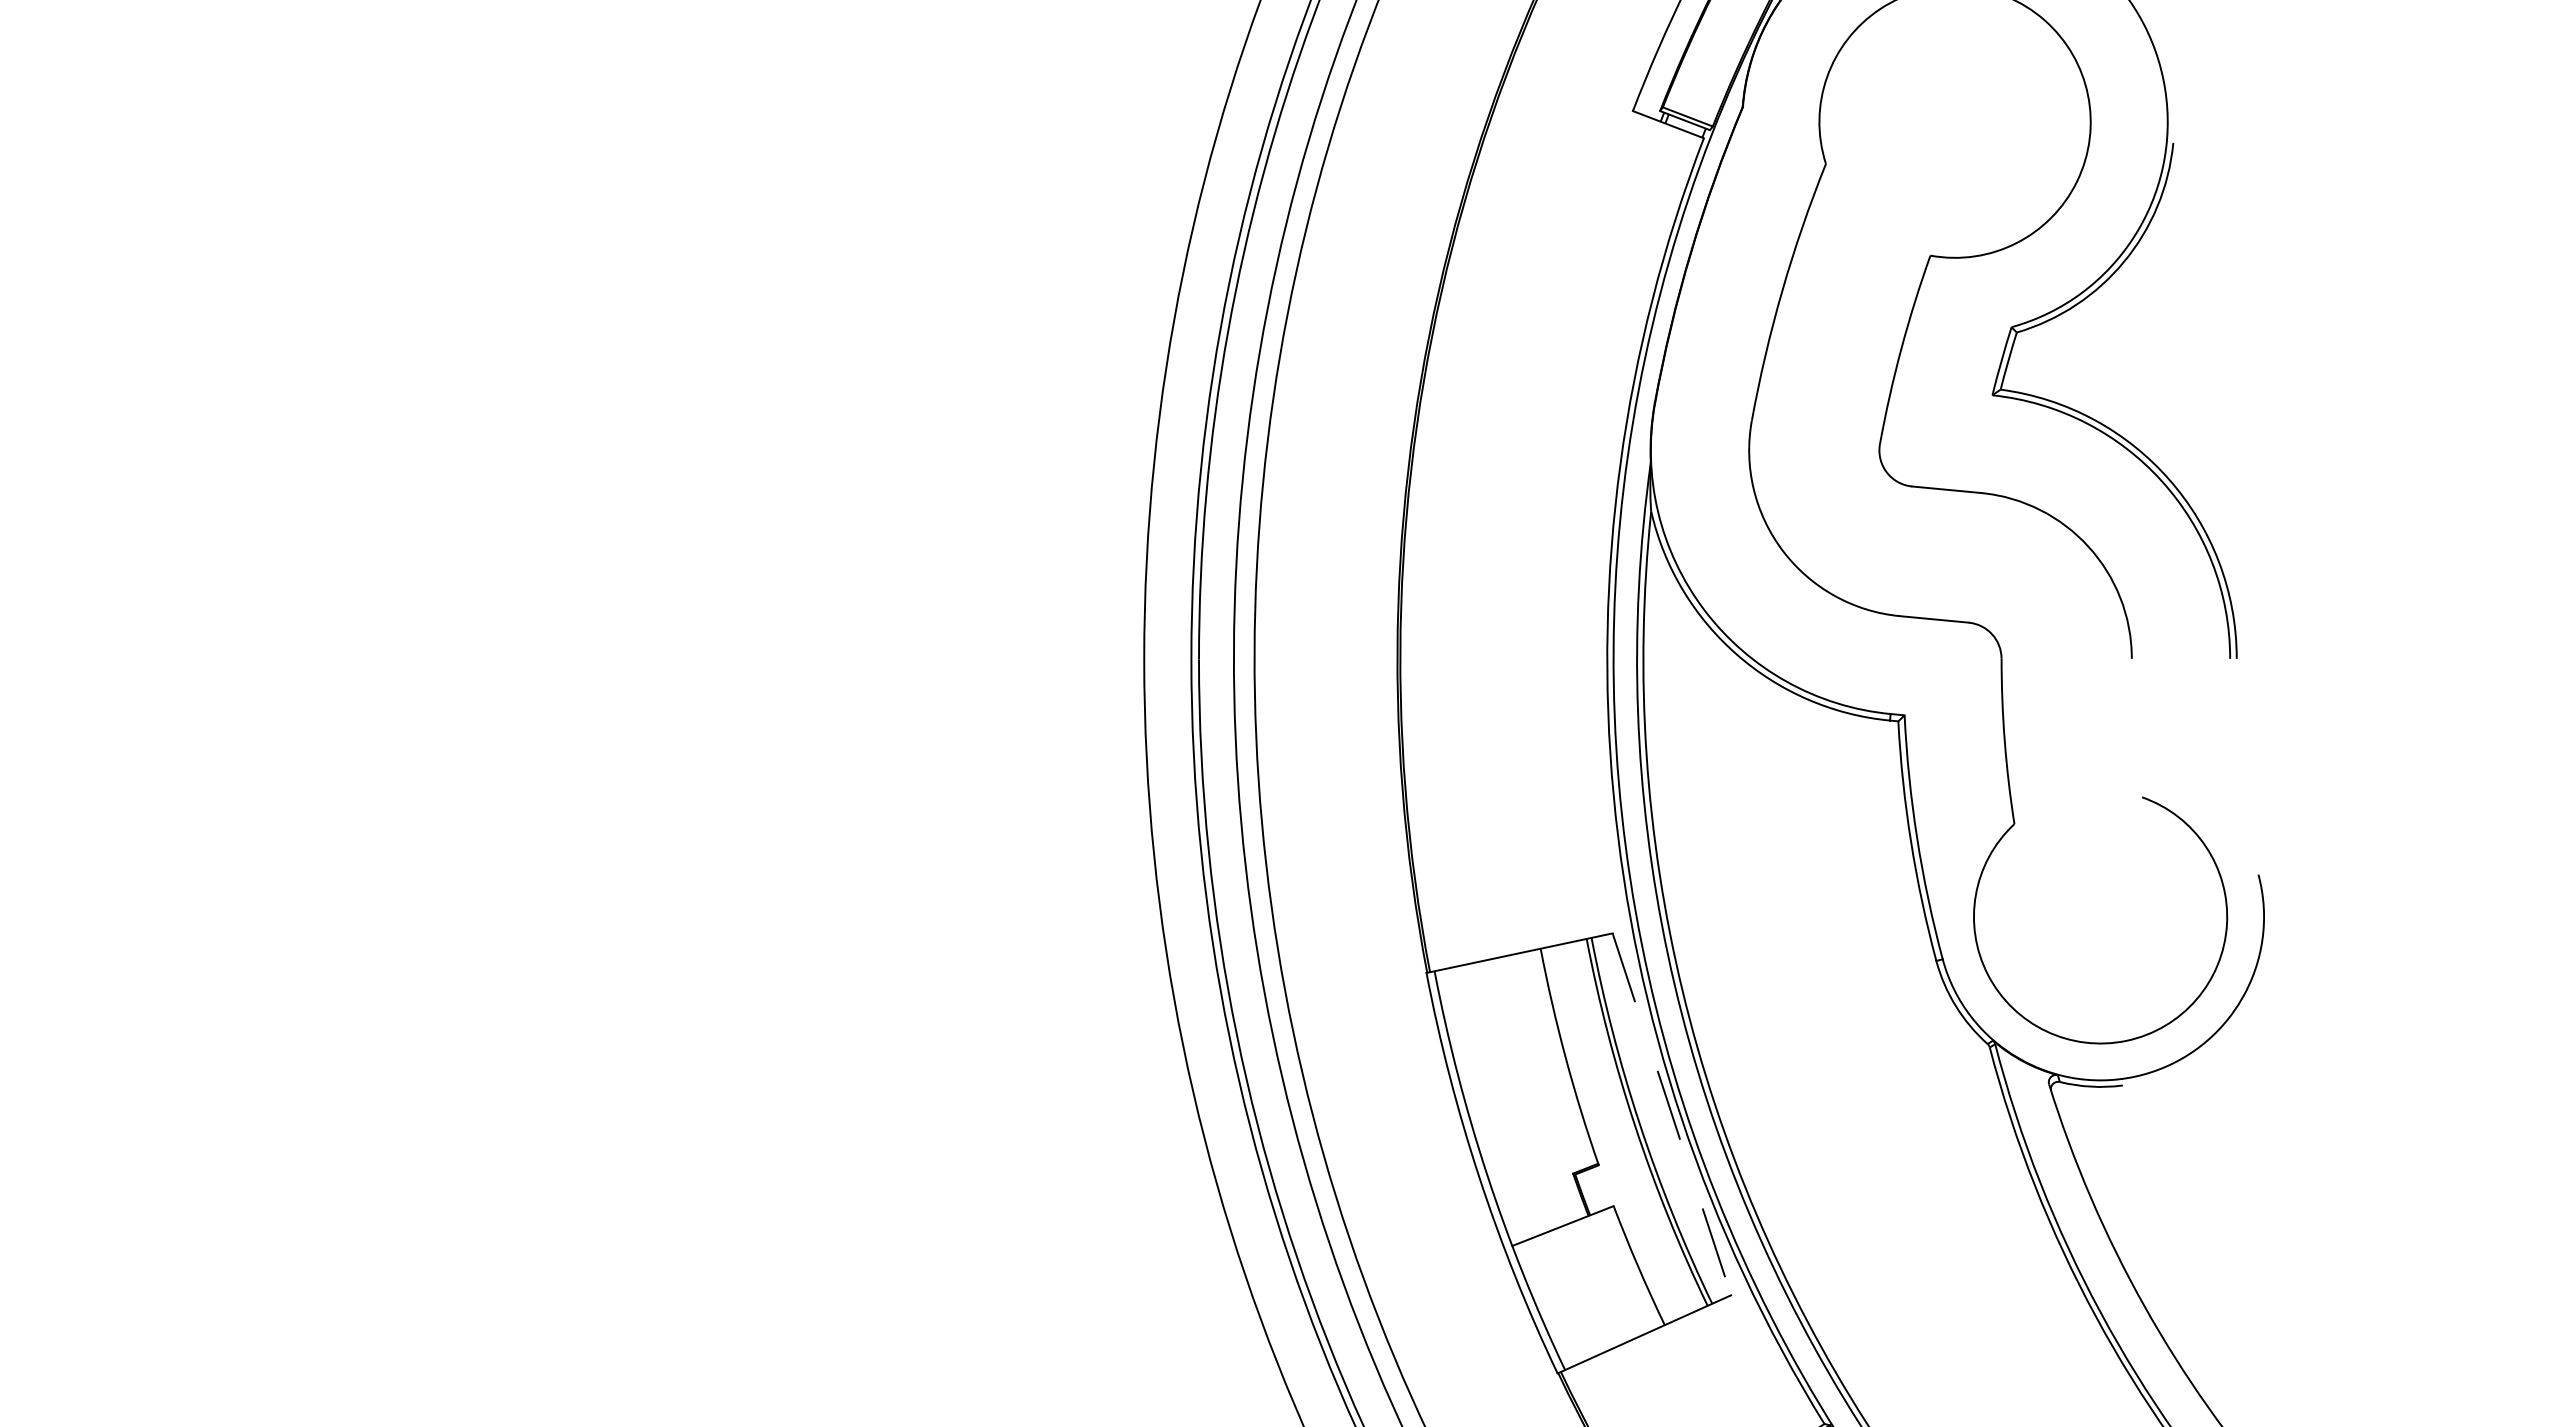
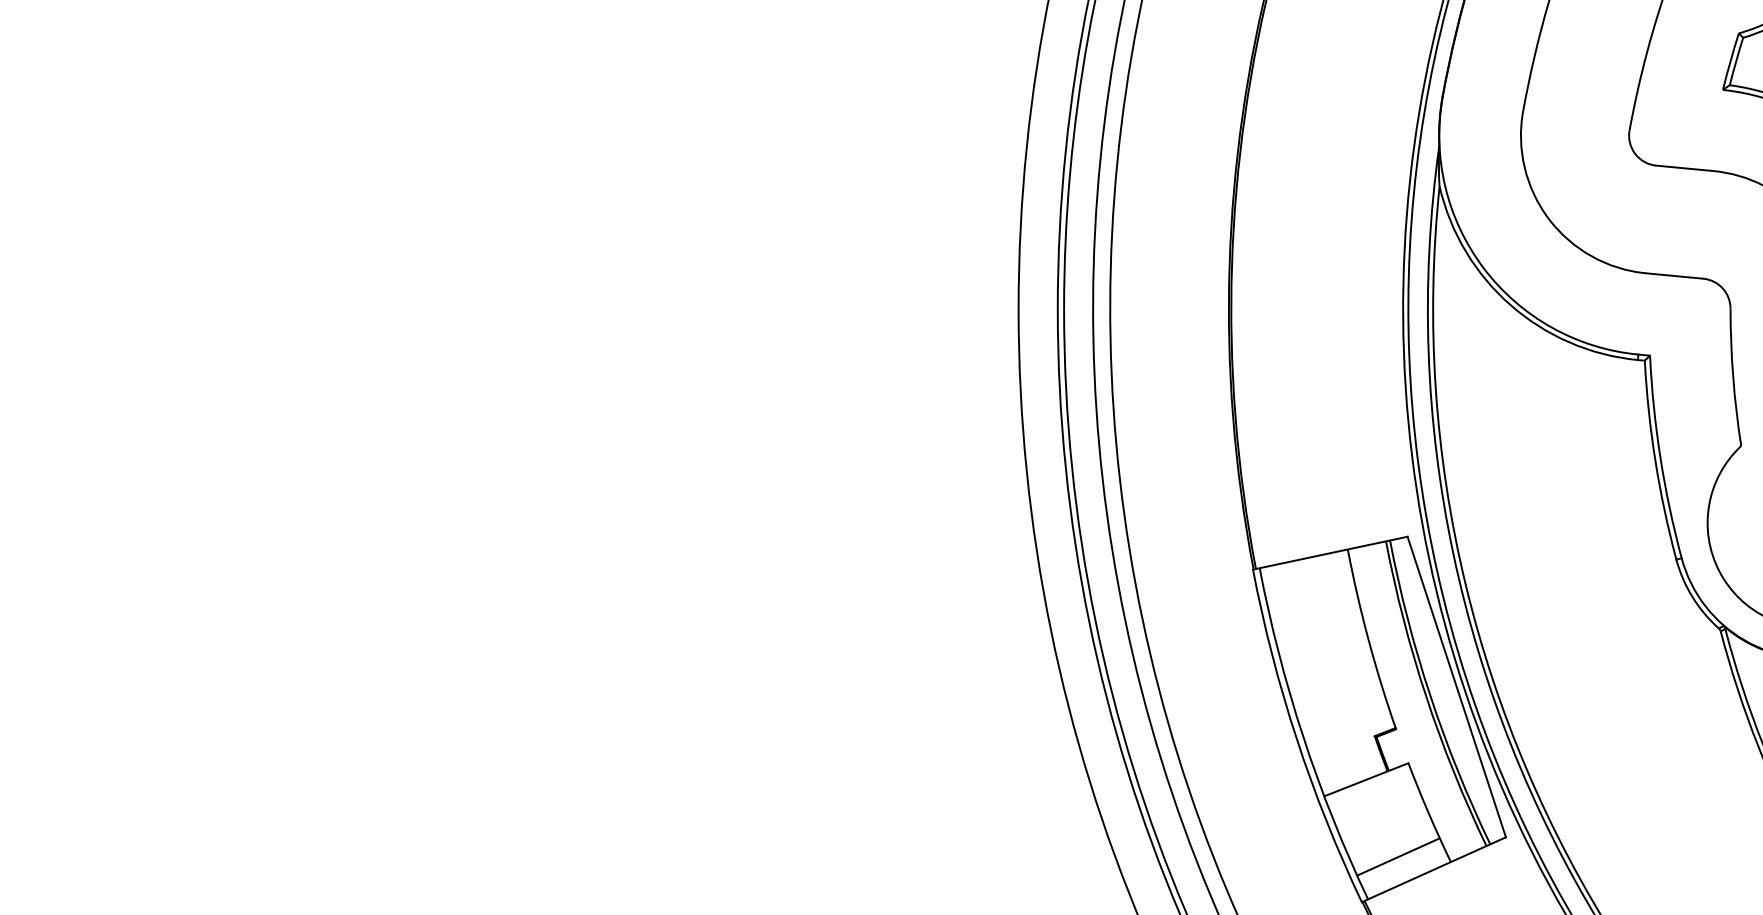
line: (1672, 1114) -> (1457, 687), dashed -> solid
line: (1601, 1318) -> (1398, 856), added

